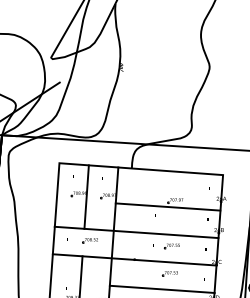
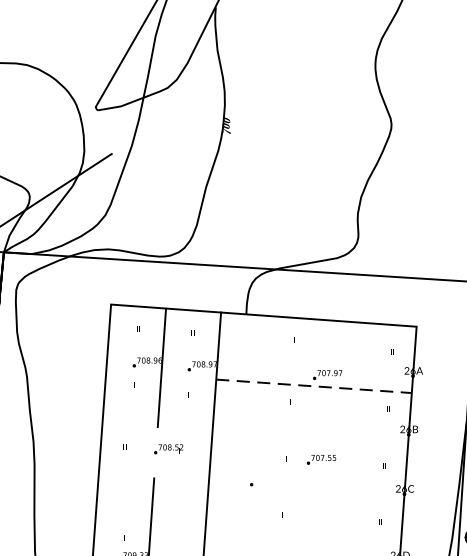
line: (168, 207) -> (314, 387), solid -> dashed
line: (136, 232) -> (254, 433), removed
line: (134, 259) -> (251, 484), removed
part: (169, 273) -> (316, 510), removed
line: (161, 288) -> (301, 538), removed

